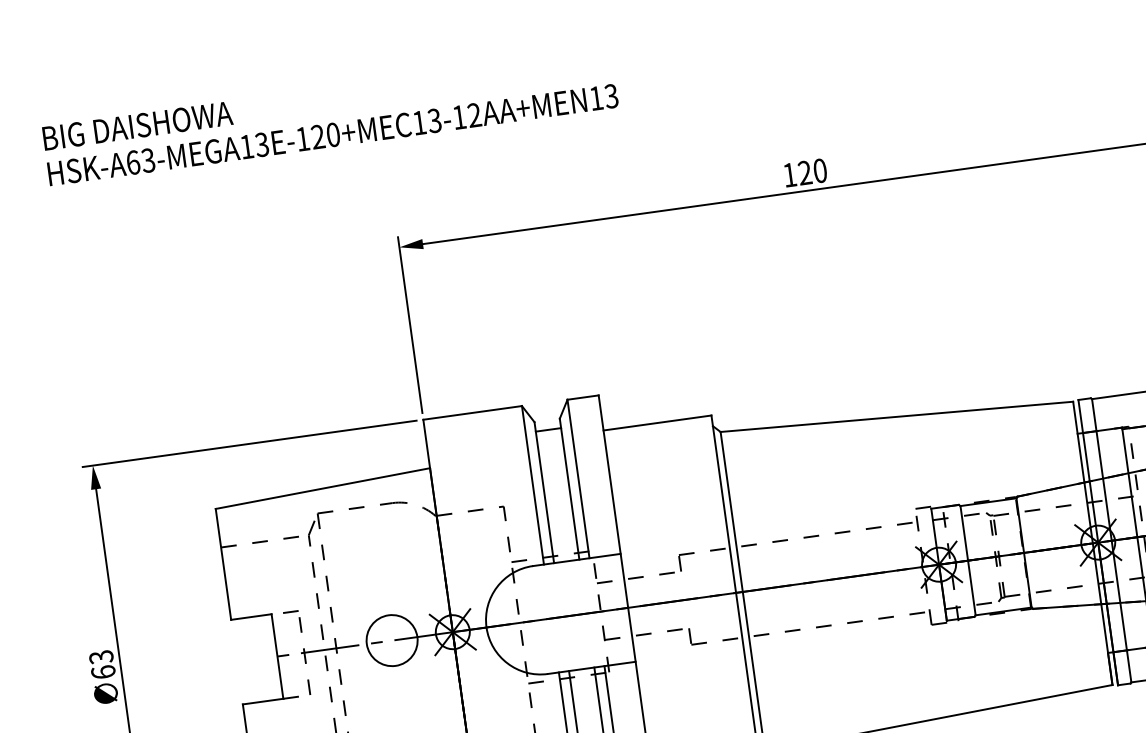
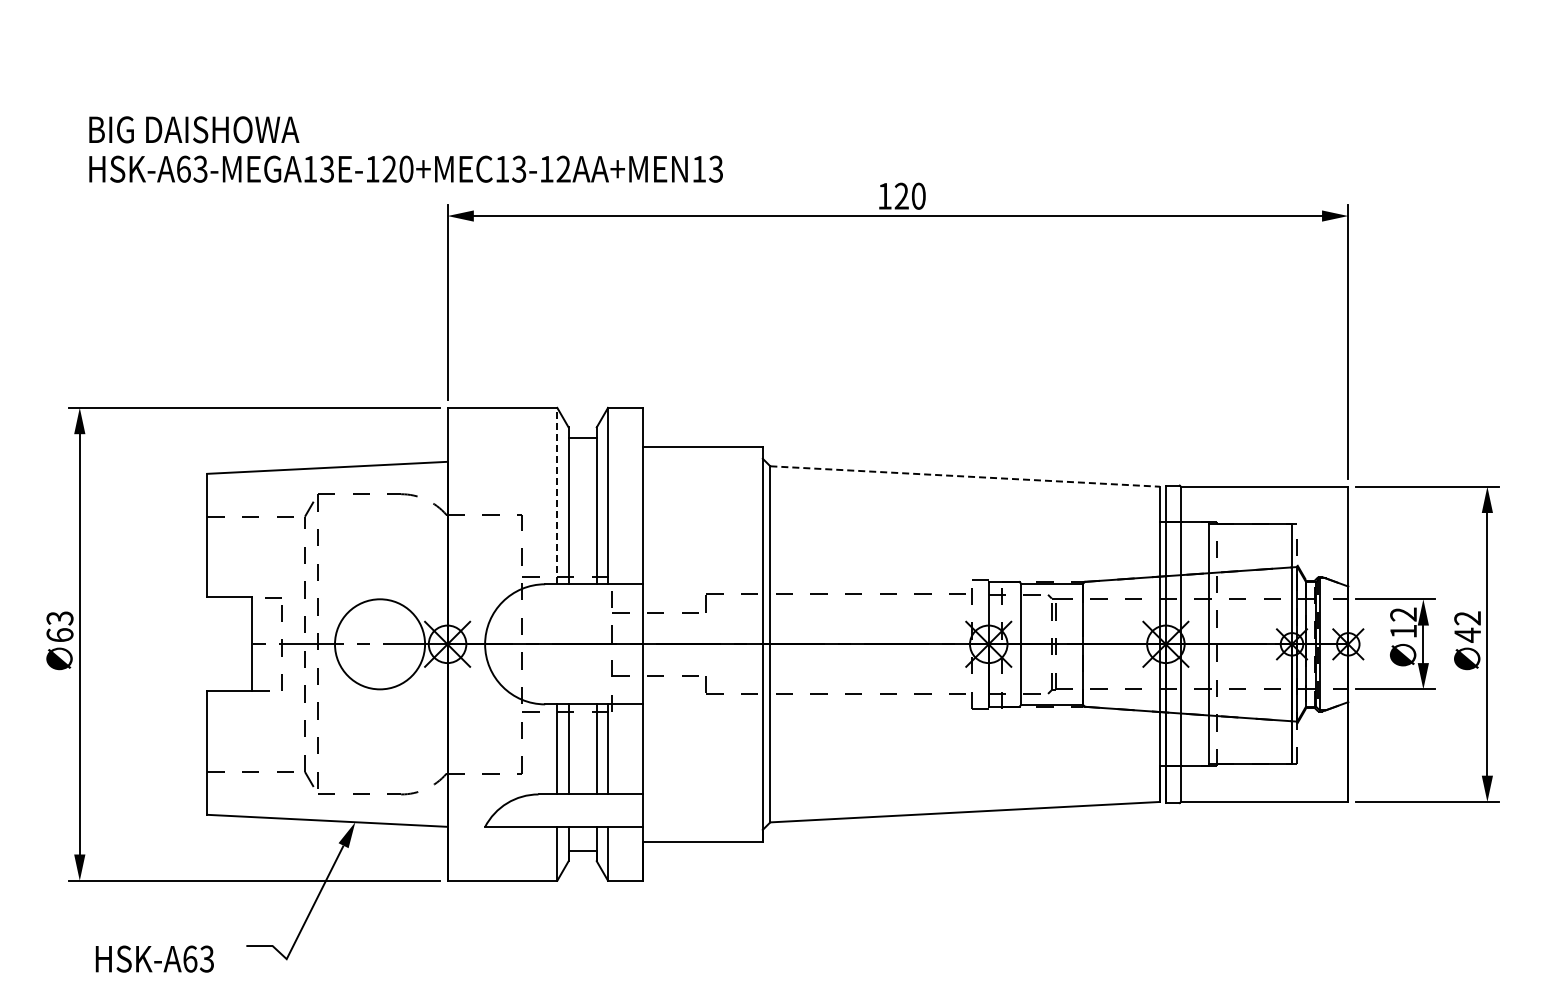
text: (330, 117) -> (405, 149), moved
line: (897, 416) -> (965, 476), solid -> dashed
line: (533, 484) -> (557, 495), solid -> dashed
circle: (391, 640) -> (379, 644), size x1.6

